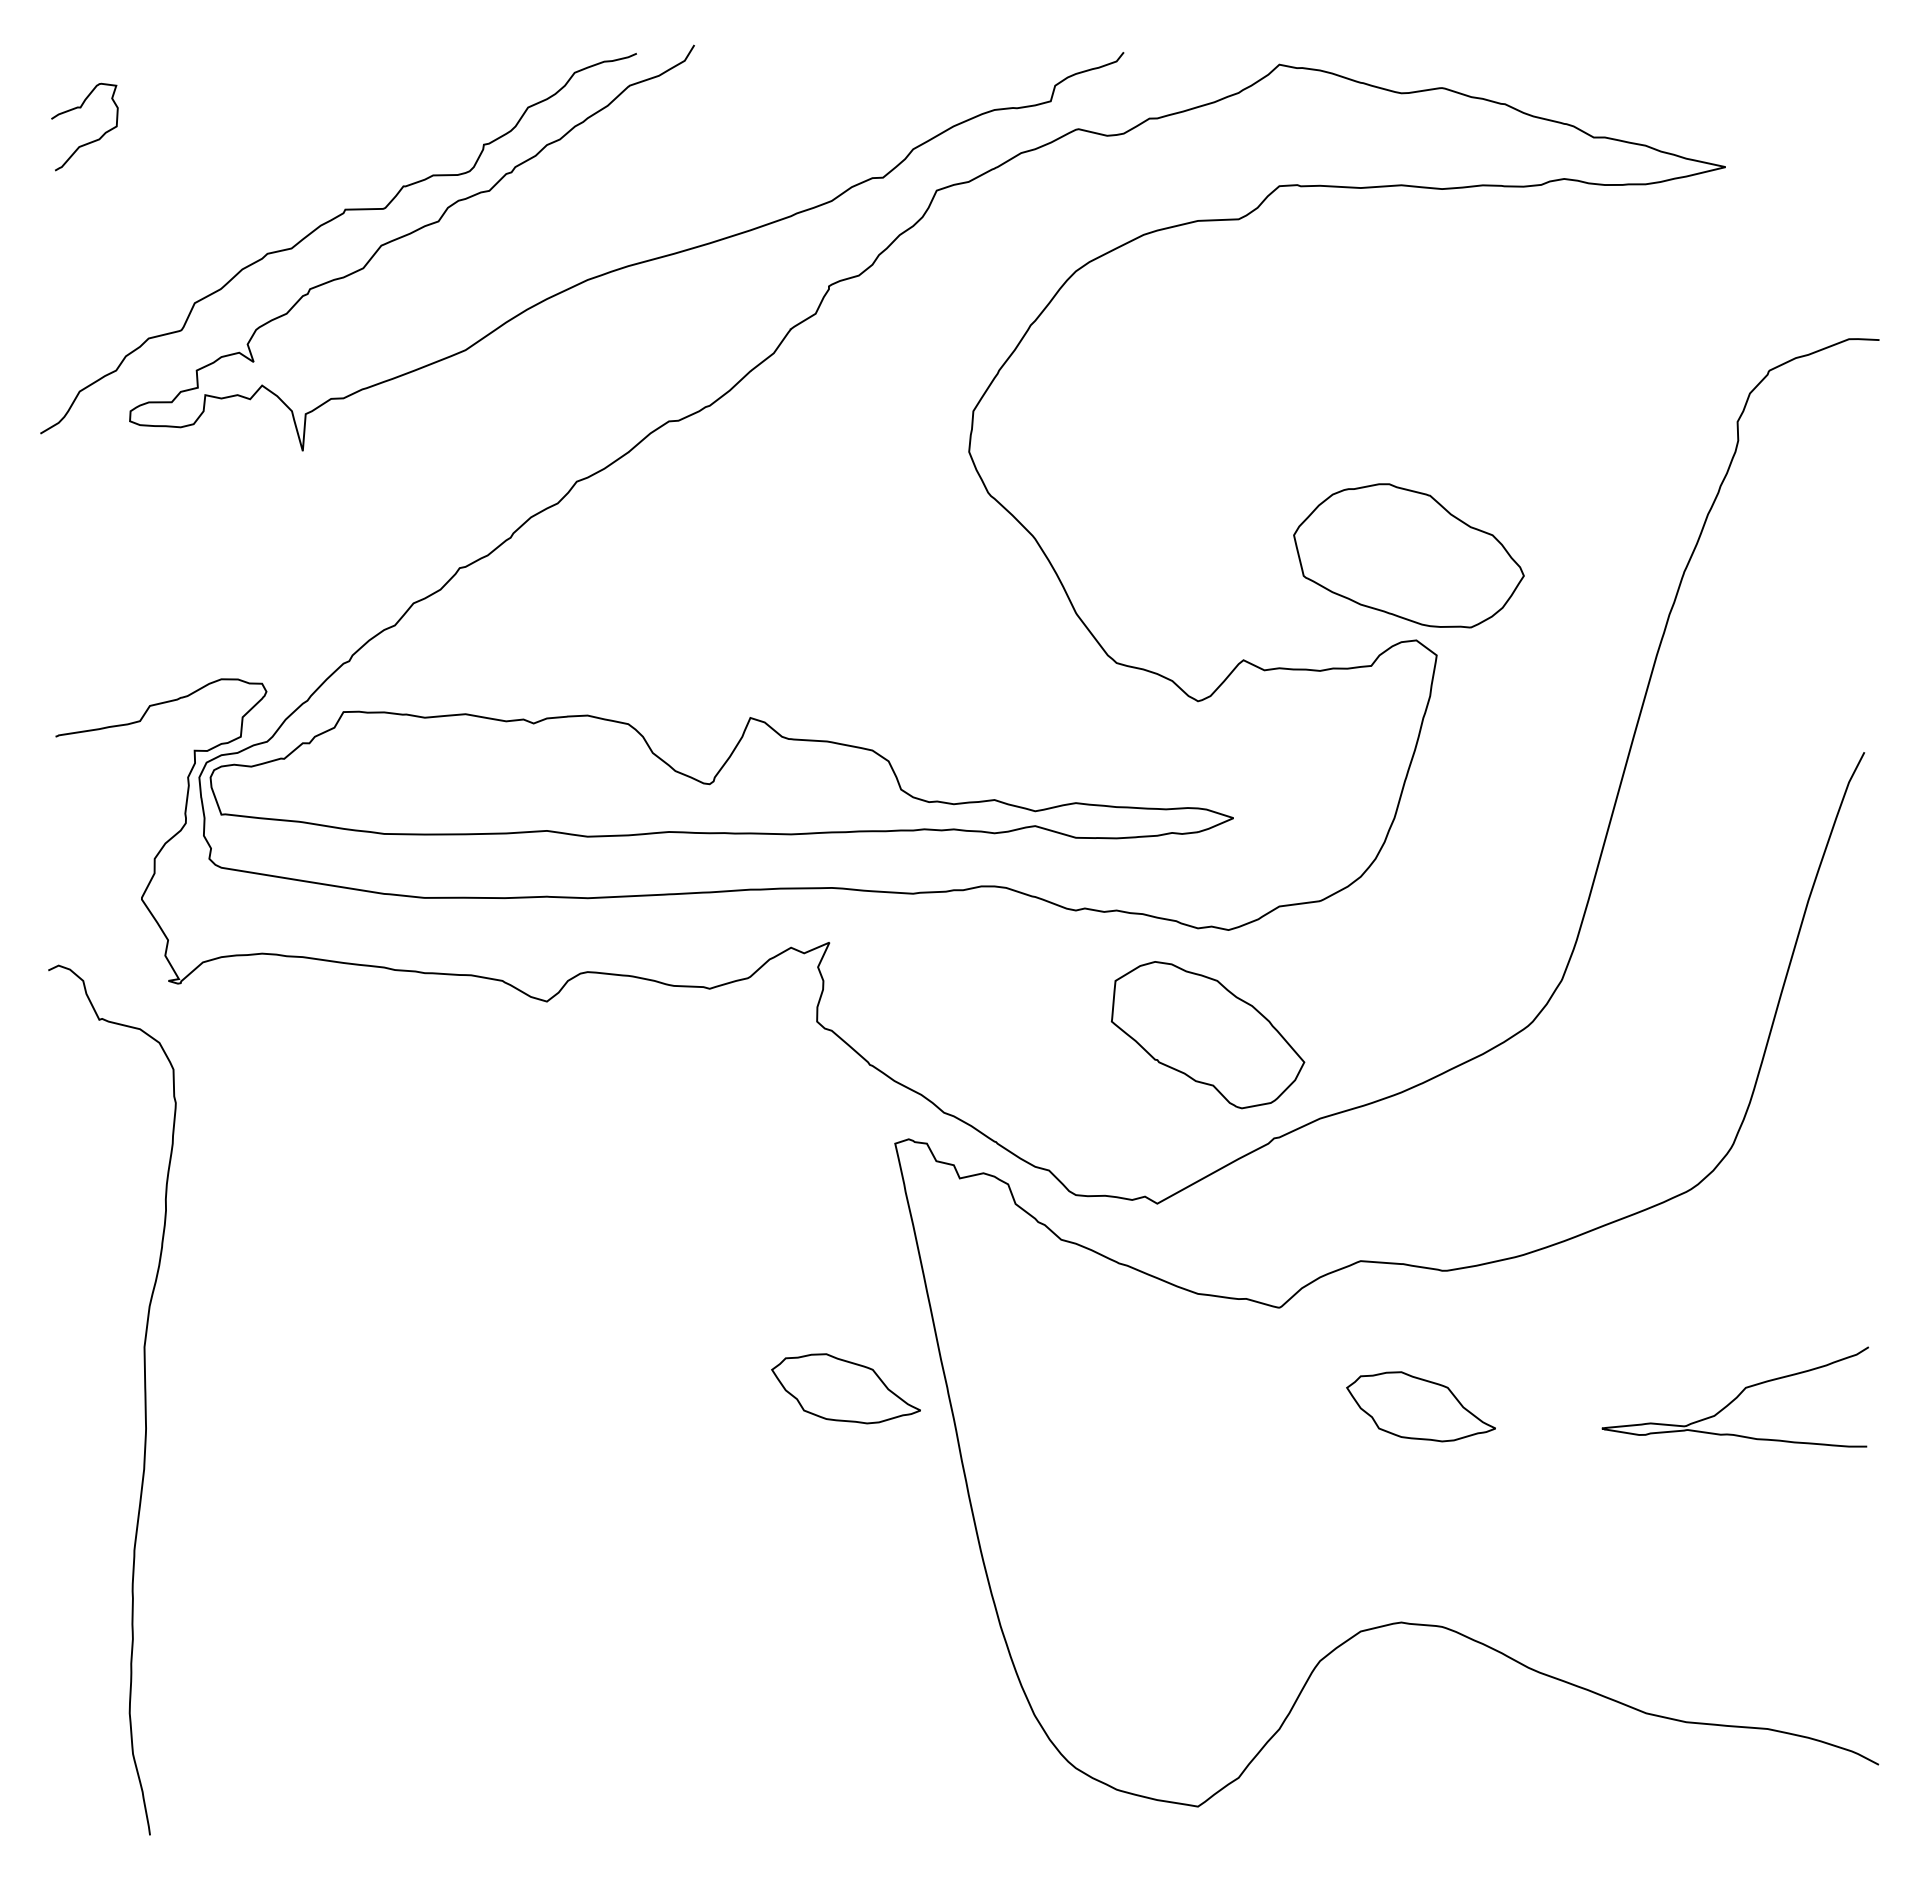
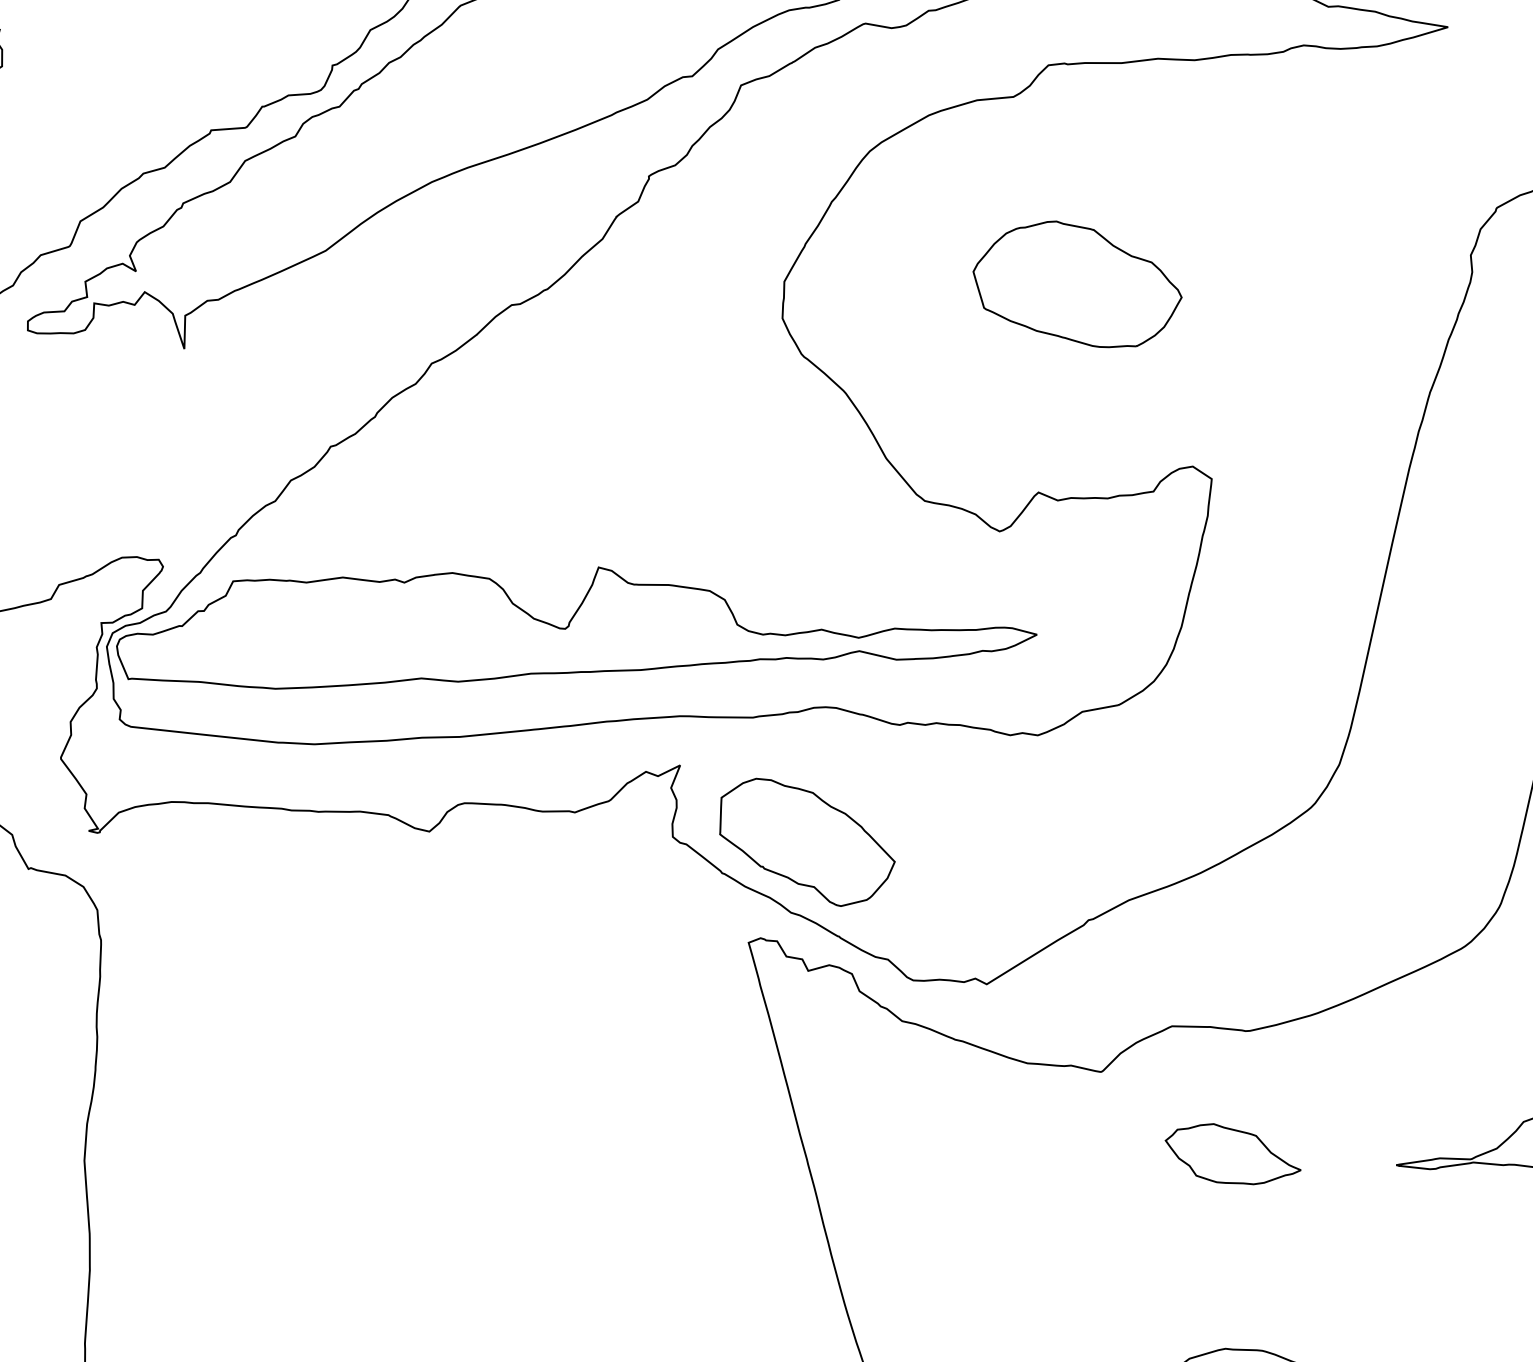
part: (1408, 555) -> (1077, 284), moved
part: (1207, 1035) -> (806, 842), moved
part: (845, 1388) -> (715, 1164), removed

